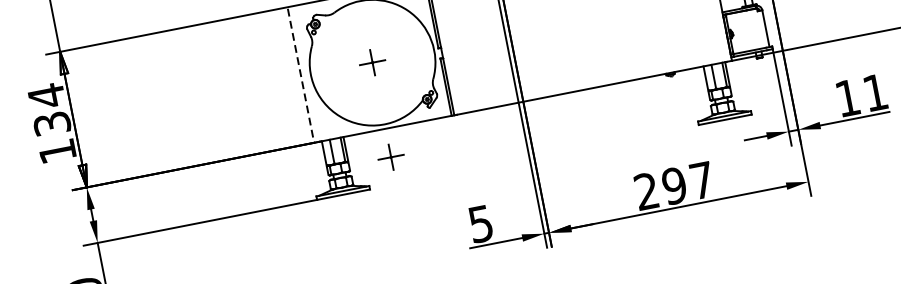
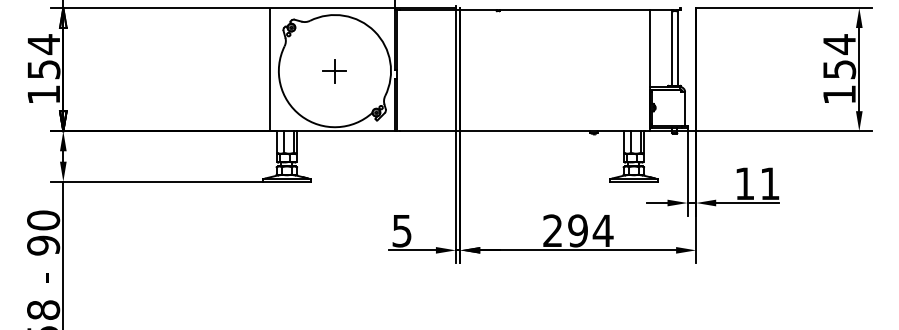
line: (301, 75) -> (270, 70), dashed -> solid
text: (51, 123) -> (43, 69), 134 -> 154
part: (390, 157) -> (334, 157), removed
text: (701, 180) -> (602, 230), 297 -> 294

